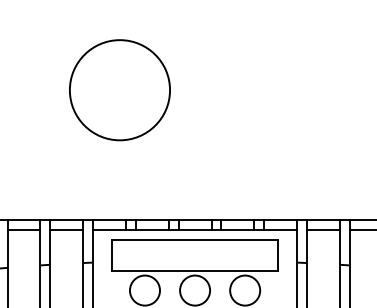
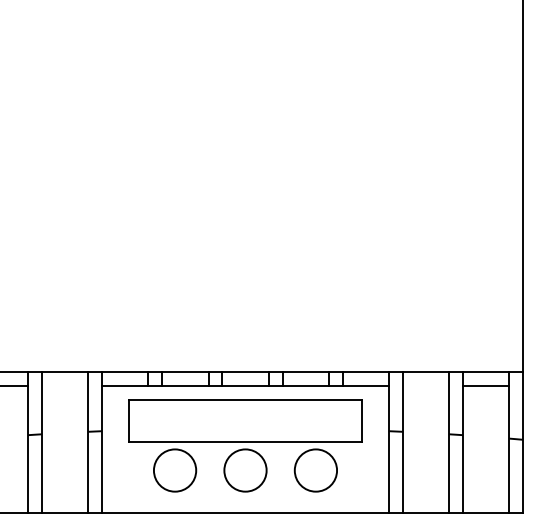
circle: (119, 89) -> (139, 188), removed
line: (67, 230) -> (65, 385), removed
line: (323, 230) -> (425, 385), removed

